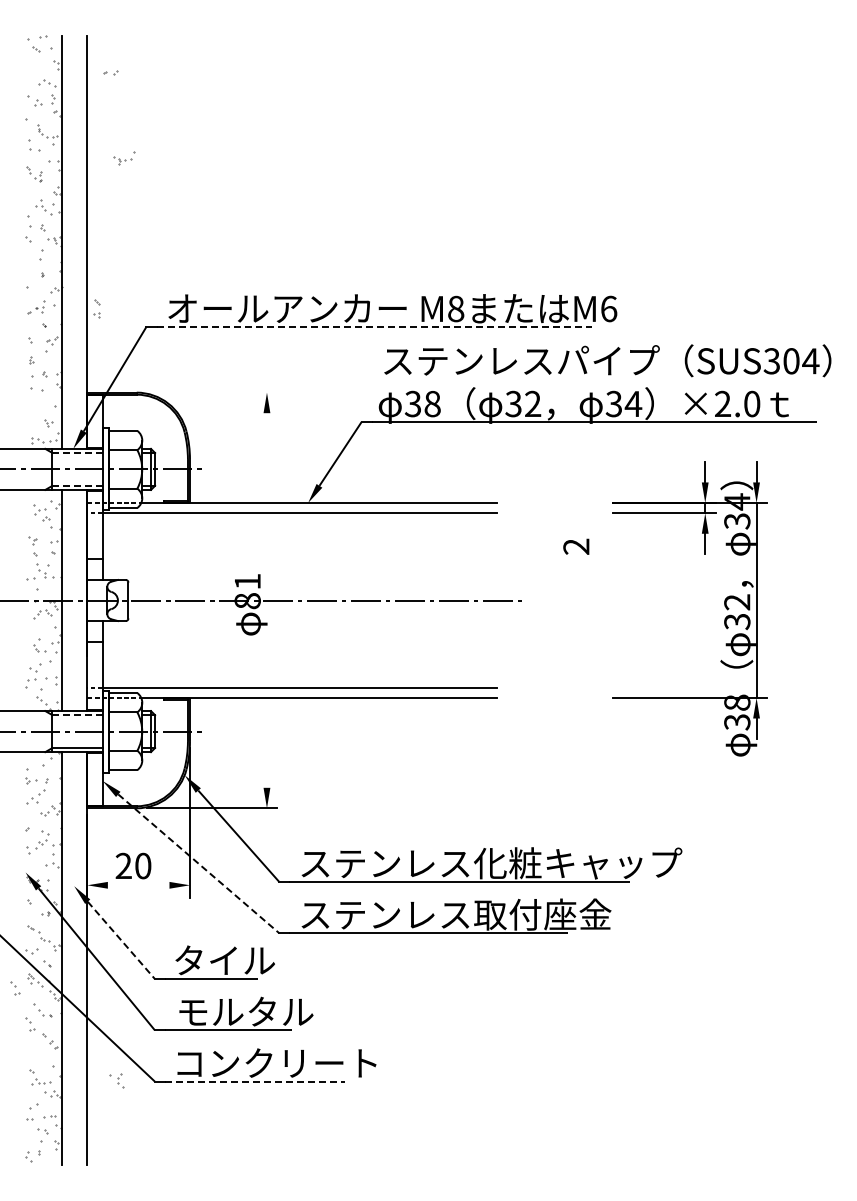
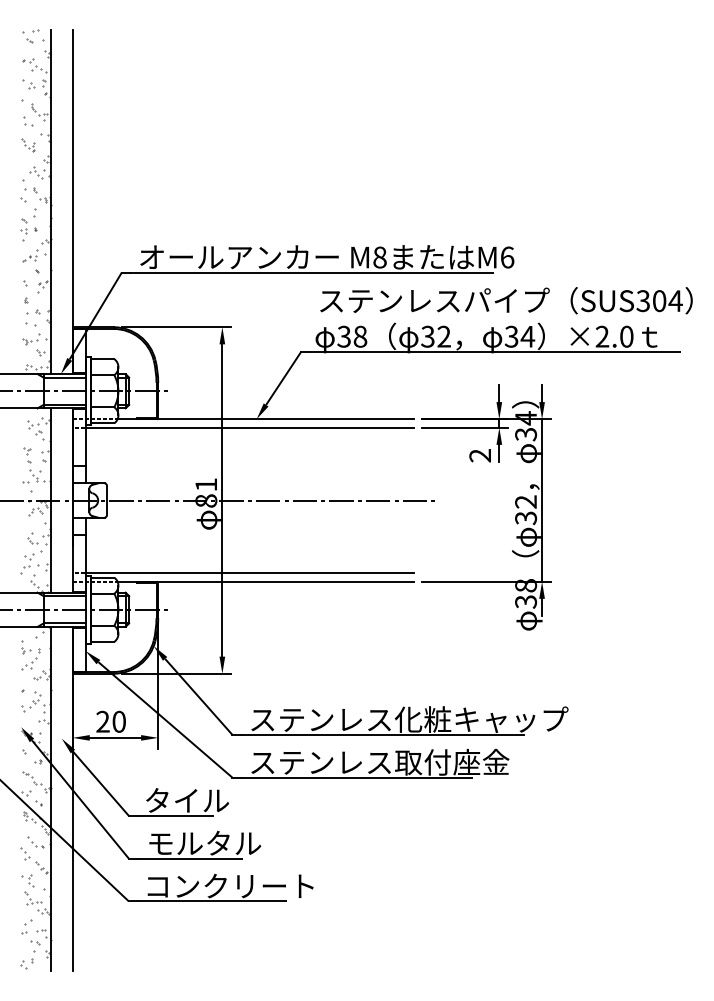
part: (110, 72) -> (27, 60), moved
part: (124, 158) -> (31, 339), moved
part: (96, 308) -> (23, 225), moved
line: (374, 327) -> (311, 272), dashed -> solid
line: (212, 392) -> (176, 327), added
line: (78, 453) -> (65, 377), dashed -> solid
line: (78, 485) -> (65, 404), dashed -> solid
line: (266, 600) -> (221, 500), added
part: (724, 606) -> (515, 505), moved
line: (78, 715) -> (65, 596), dashed -> solid
line: (199, 864) -> (166, 720), dashed -> solid
line: (138, 885) -> (115, 738), added
line: (121, 940) -> (101, 783), dashed -> solid
part: (15, 988) -> (12, 823), removed
part: (116, 1080) -> (27, 880), moved
line: (254, 1081) -> (211, 901), dashed -> solid

